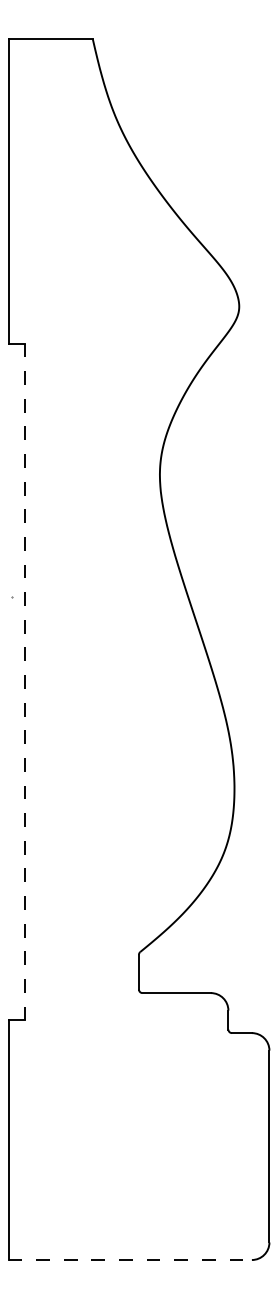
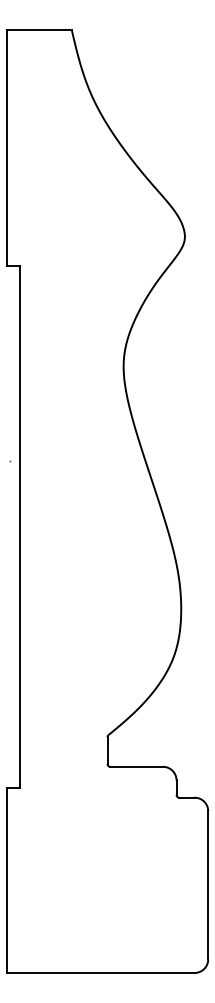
line: (25, 681) -> (19, 526), dashed -> solid
line: (130, 1260) -> (100, 973), dashed -> solid

